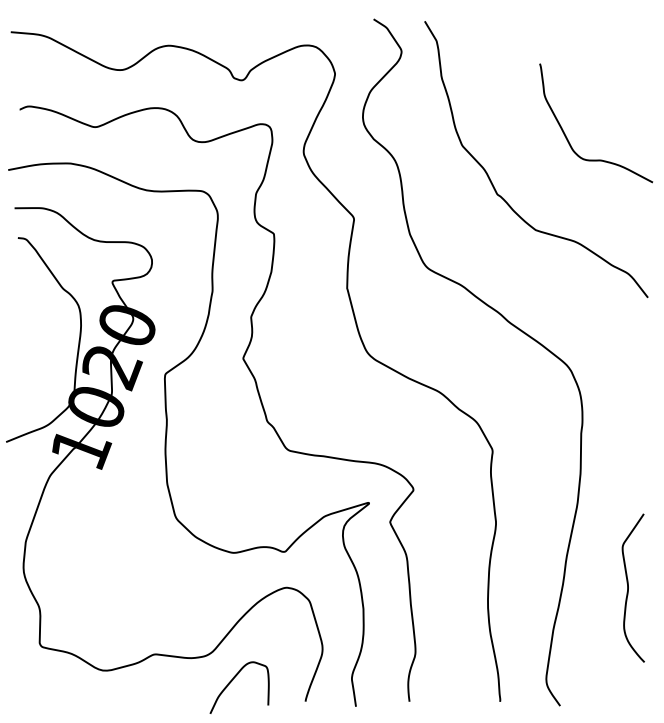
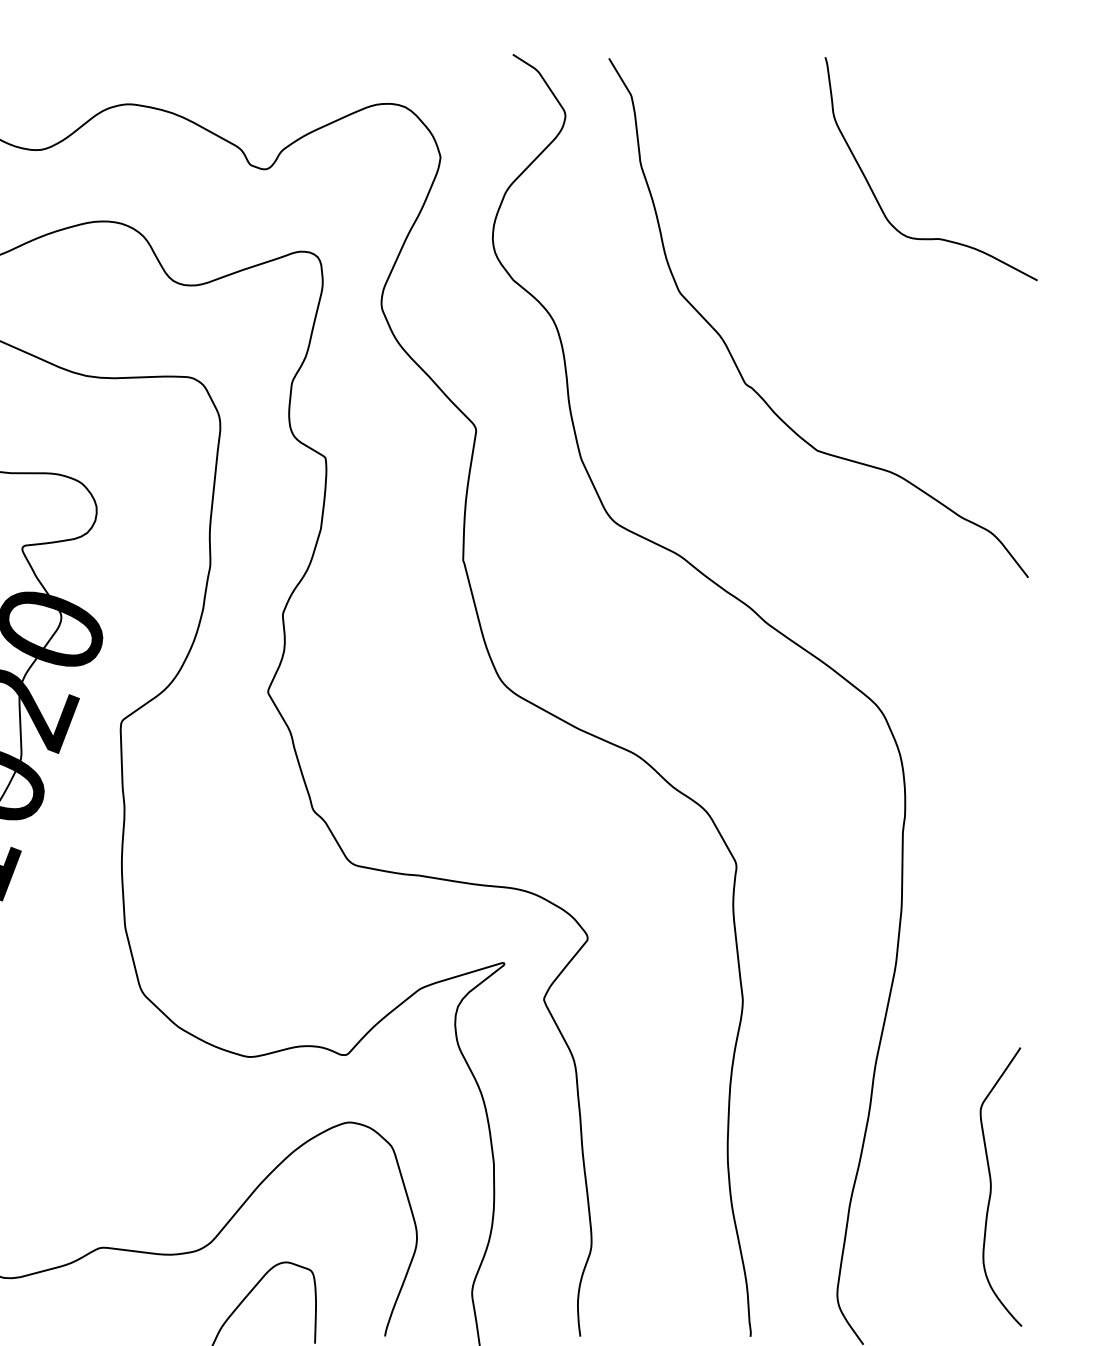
curve: (567, 137) -> (877, 195), moved
curve: (628, 587) -> (991, 1185), moved

